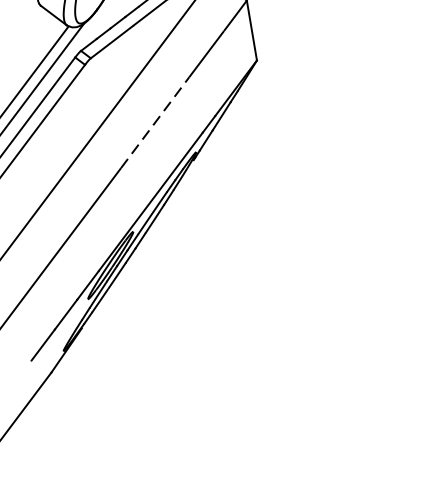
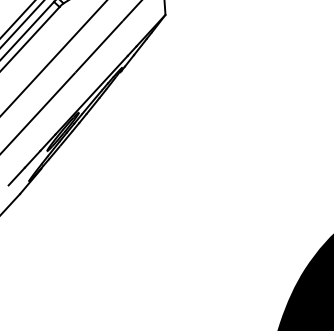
line: (155, 122) -> (99, 46), dashed -> solid

